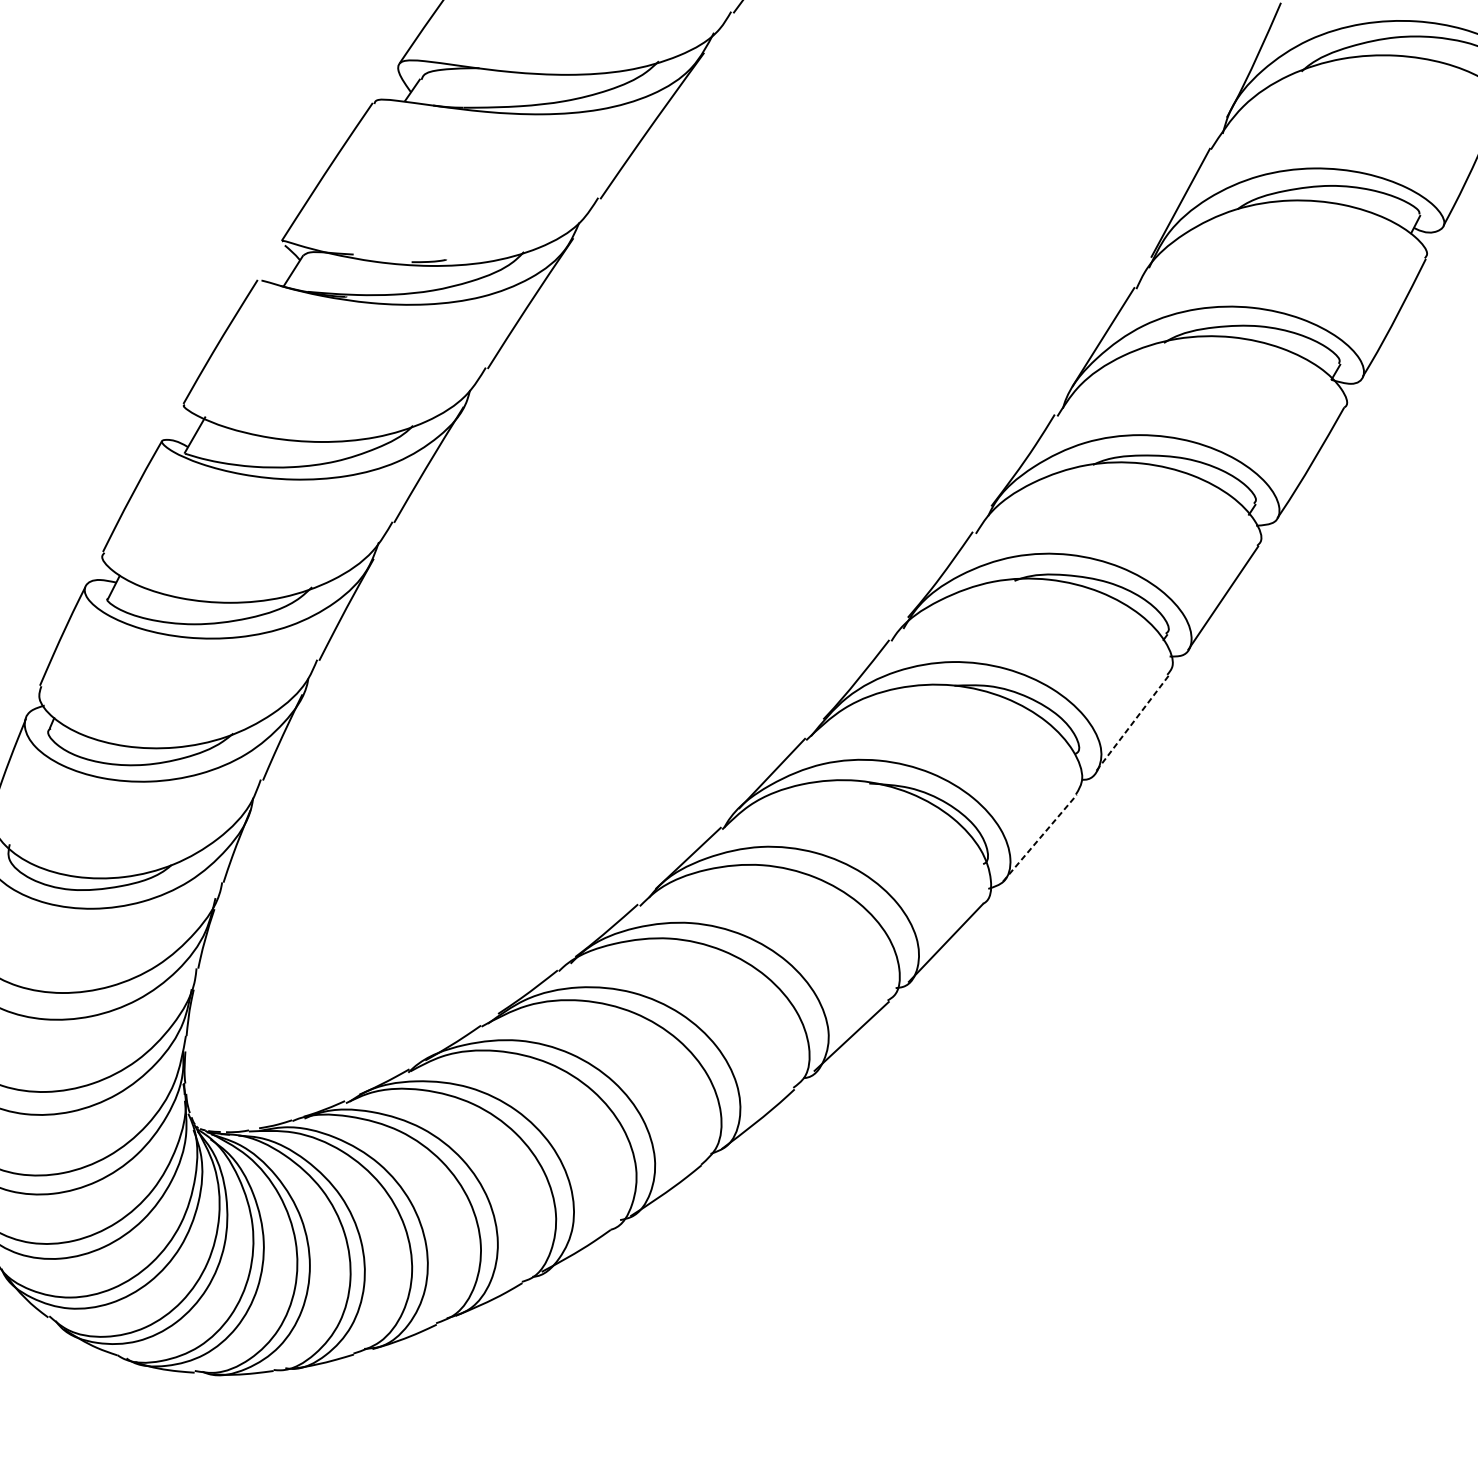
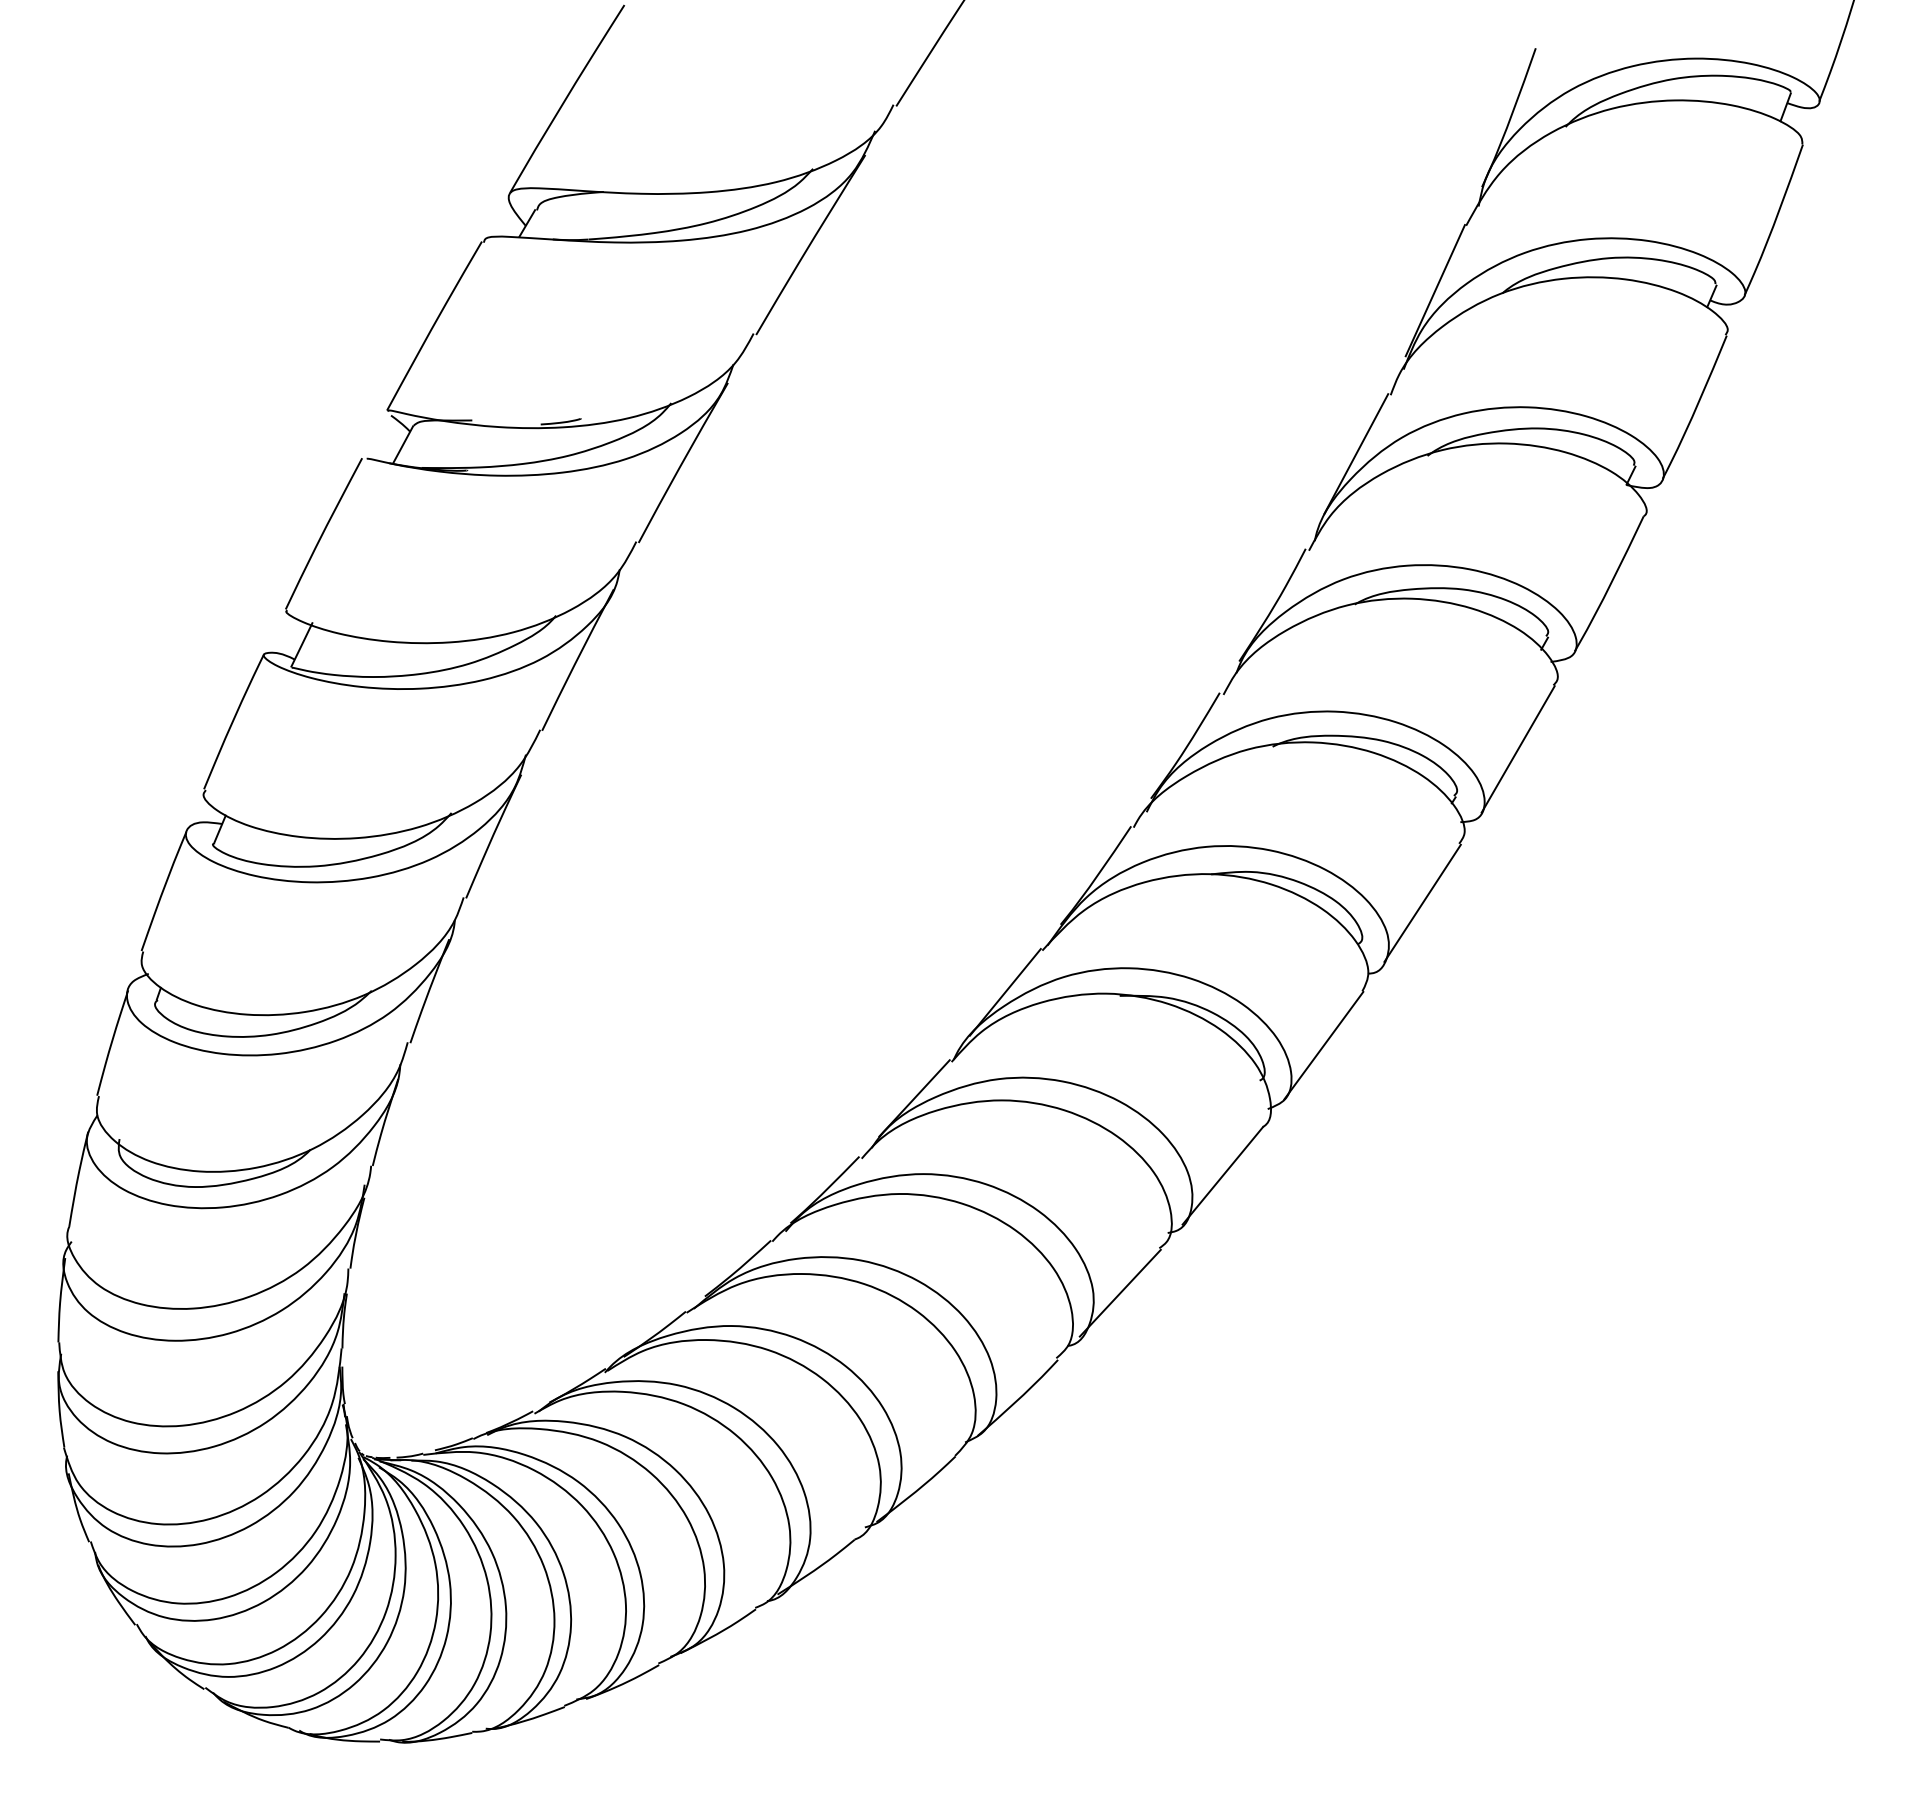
line: (1132, 723) -> (1422, 903), dashed -> solid
line: (1039, 838) -> (1323, 1045), dashed -> solid

